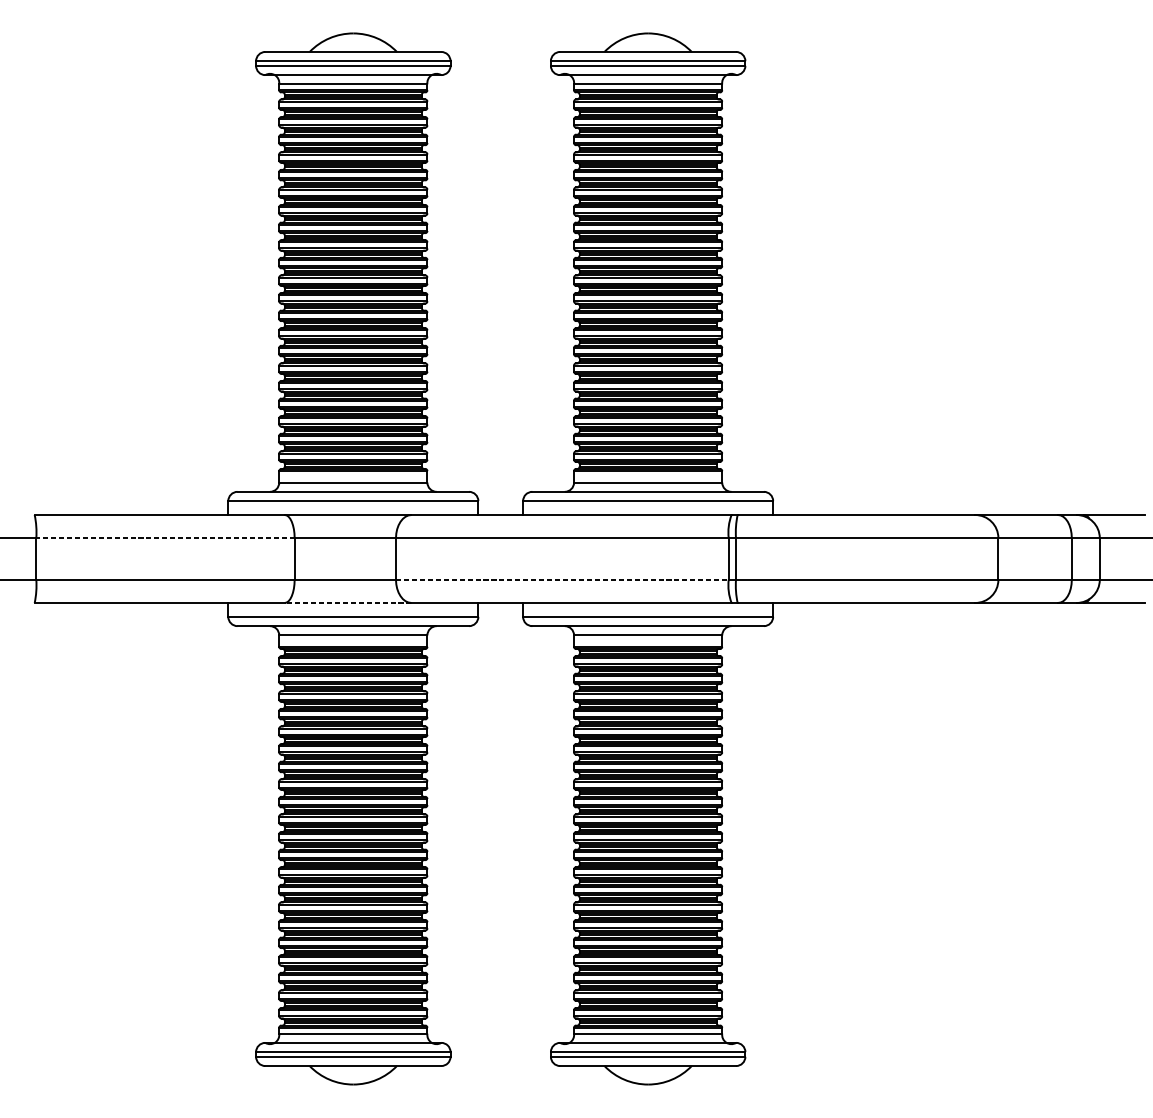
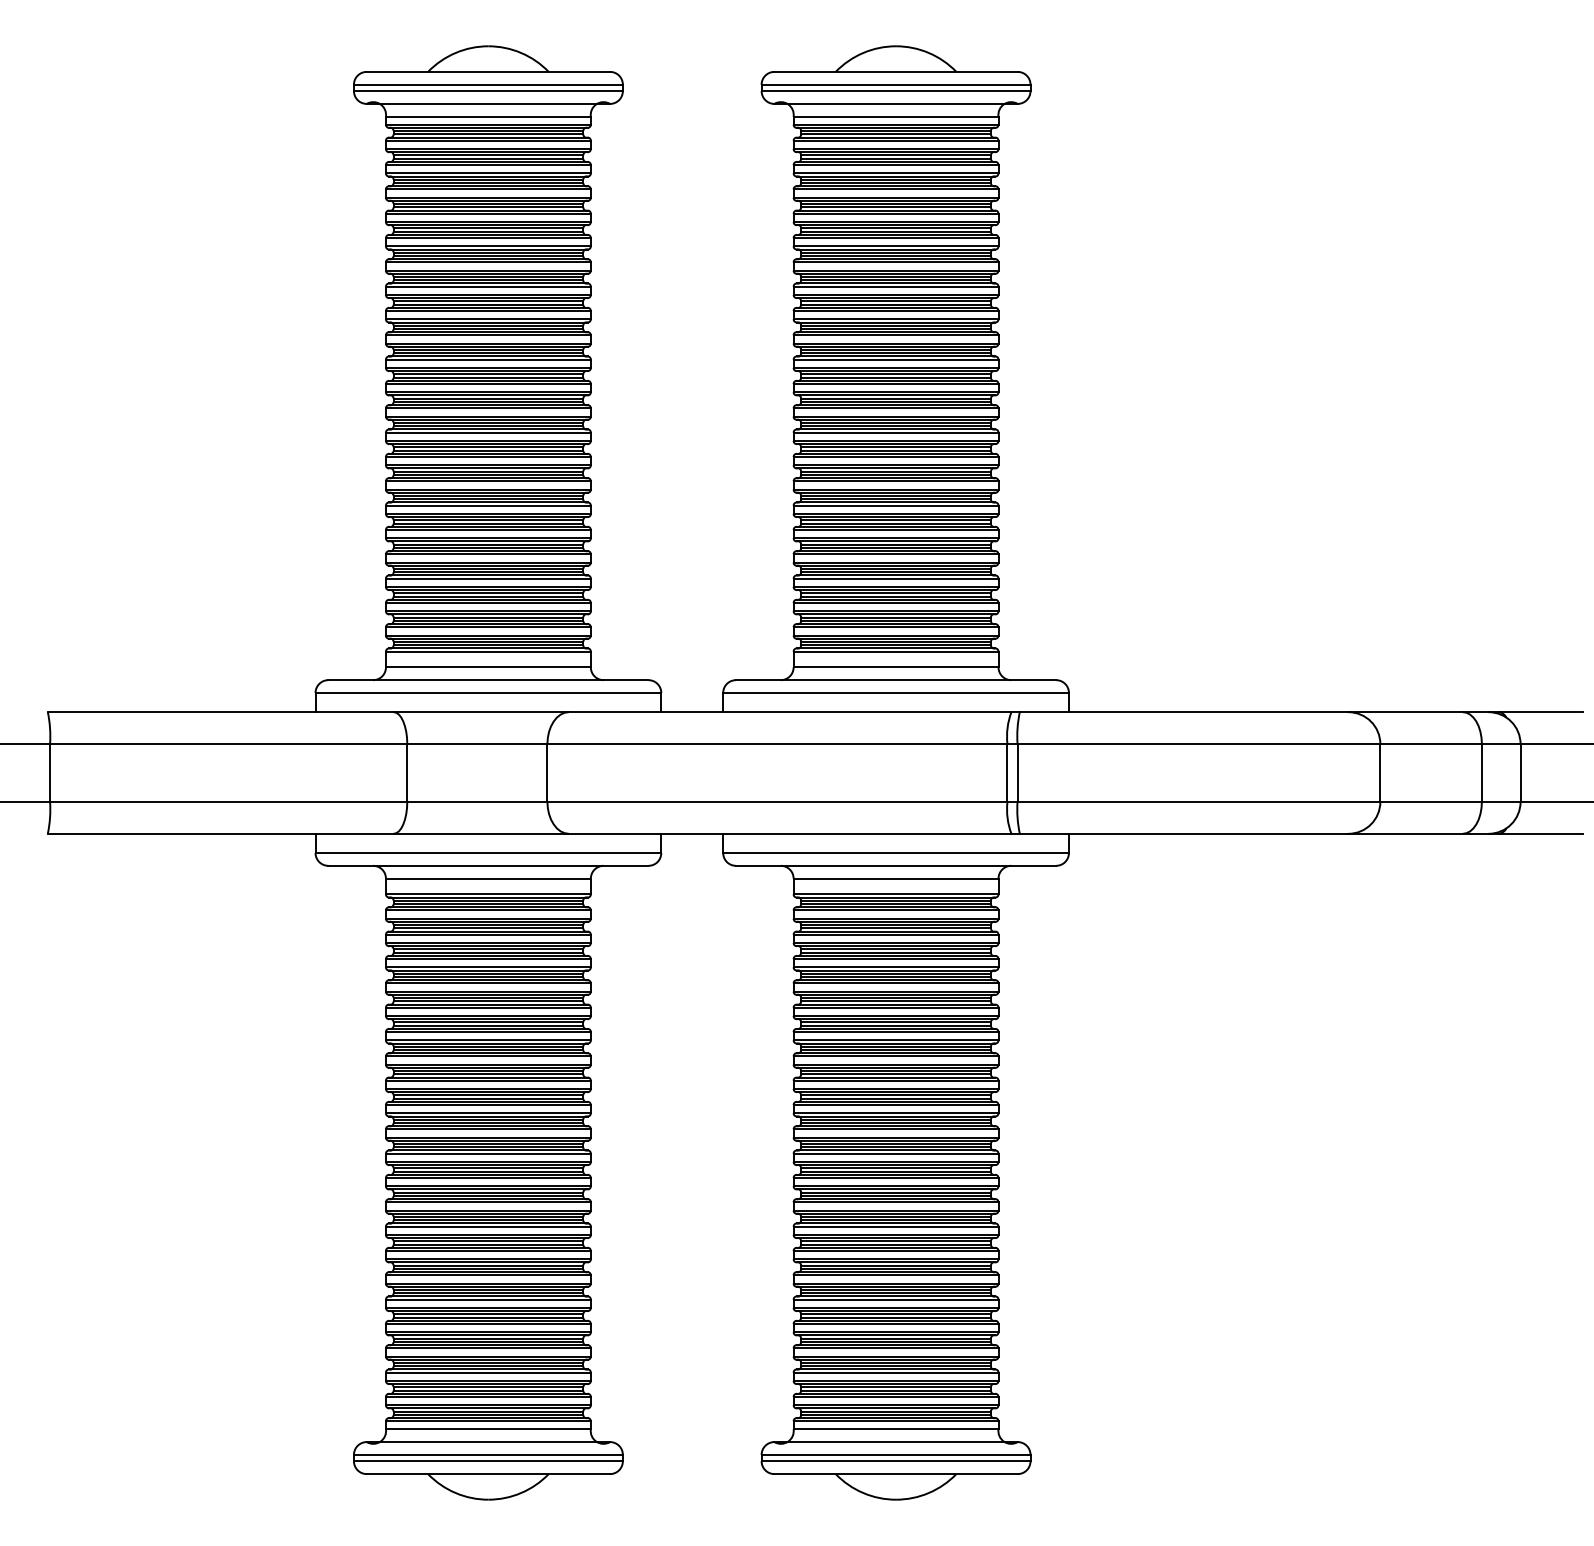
line: (165, 538) -> (228, 744), dashed -> solid
line: (562, 579) -> (777, 801), dashed -> solid
line: (348, 602) -> (481, 833), dashed -> solid

